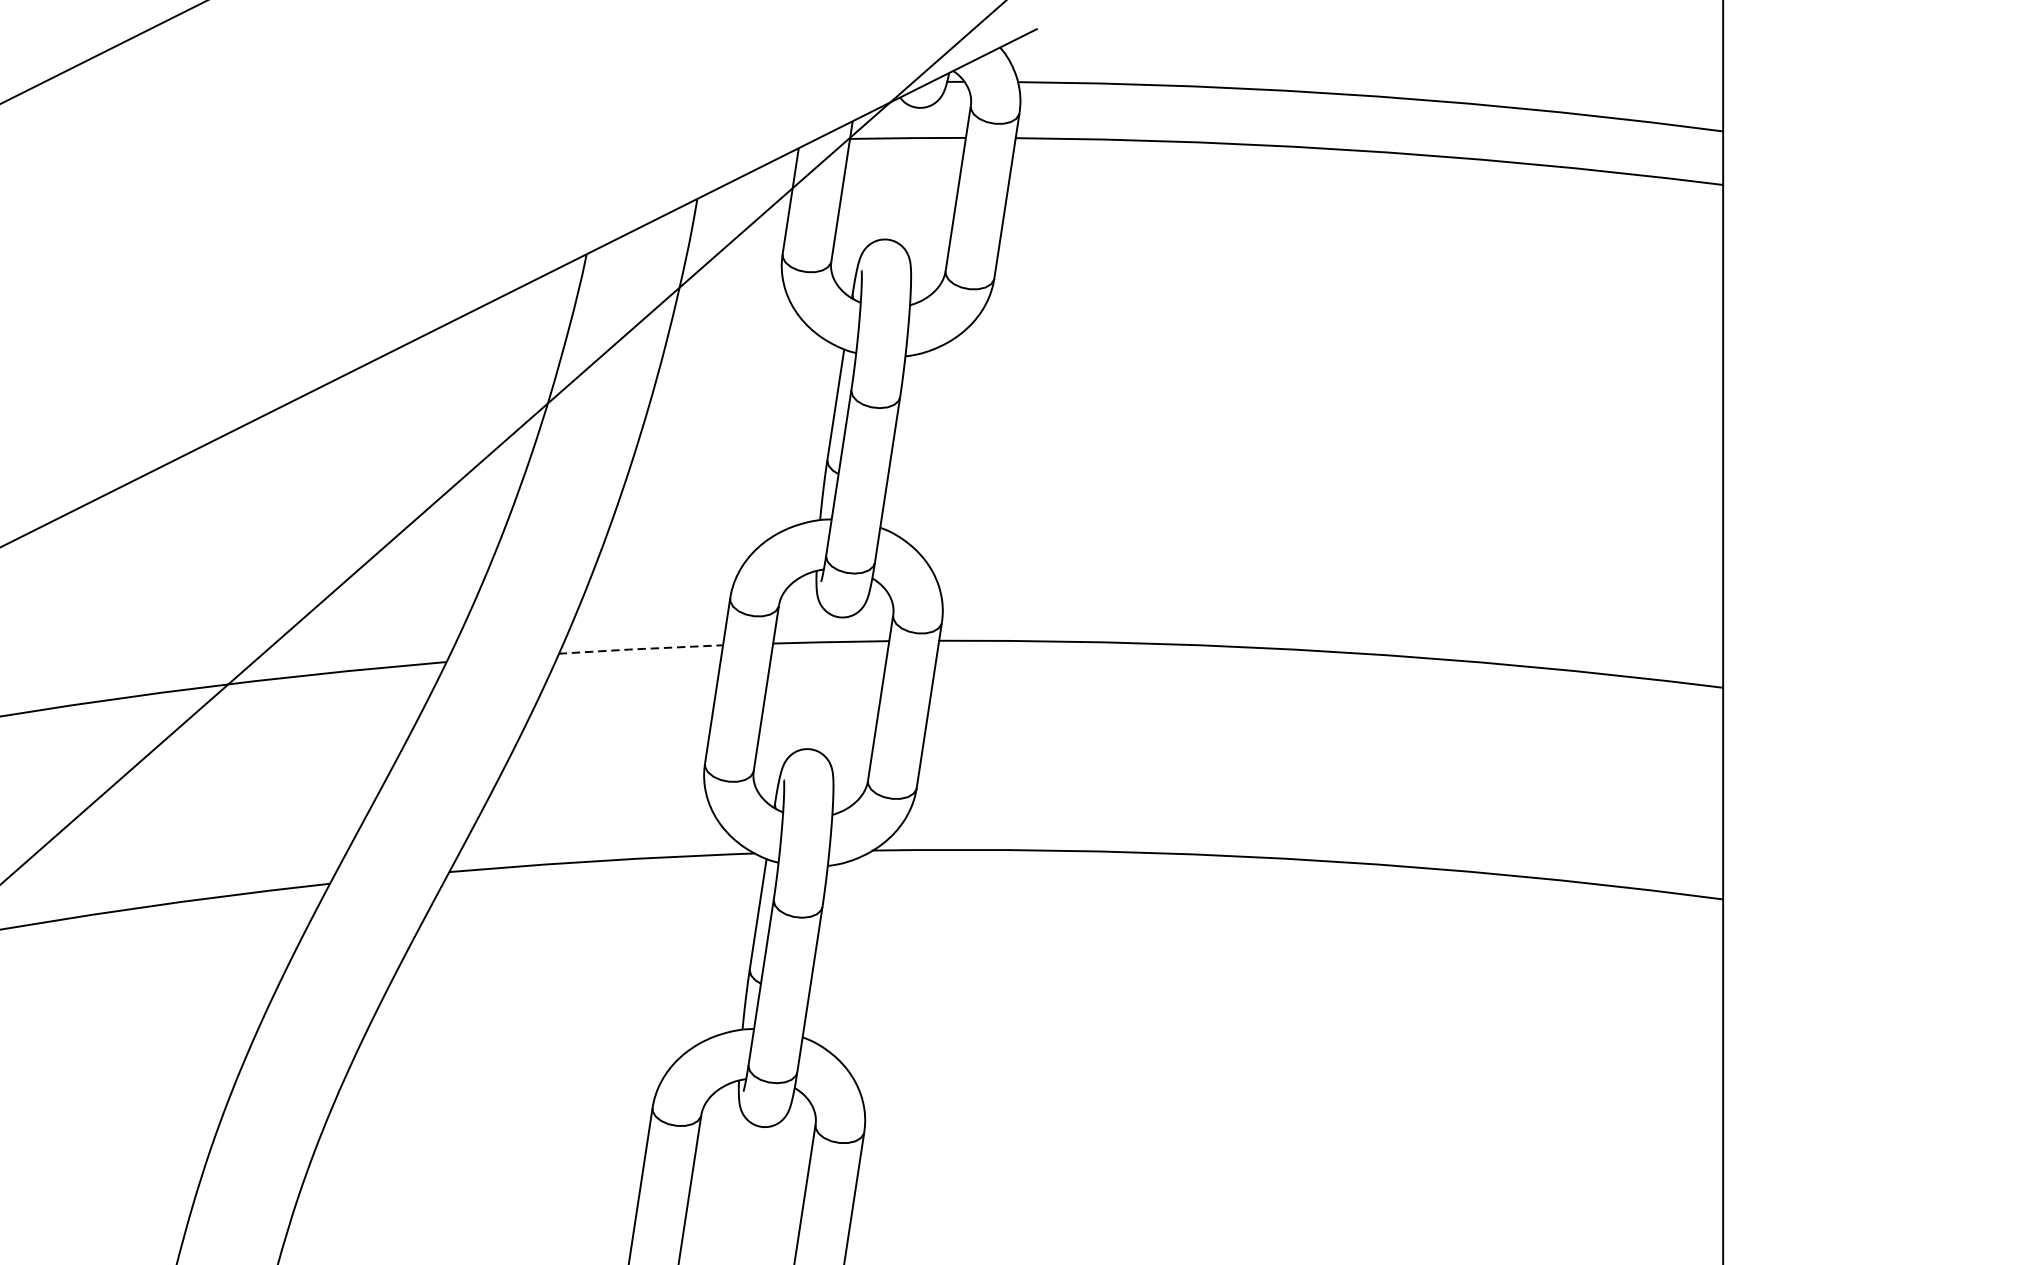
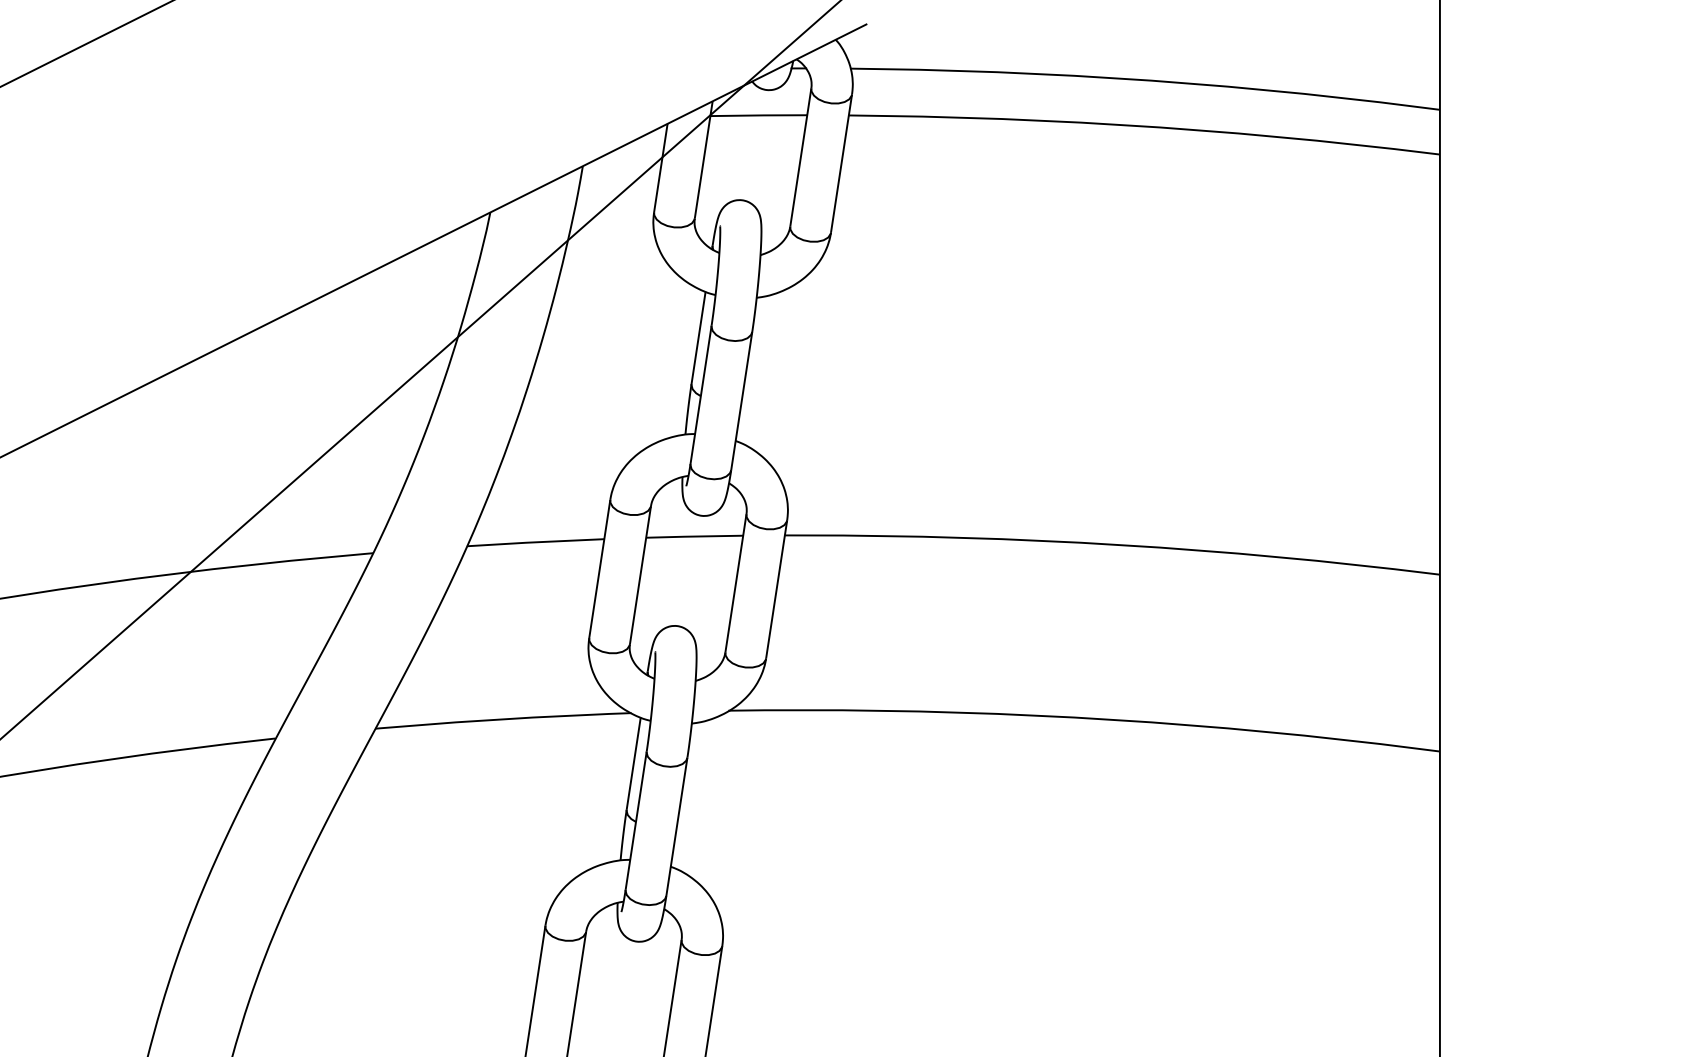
line: (639, 649) -> (534, 542), dashed -> solid

